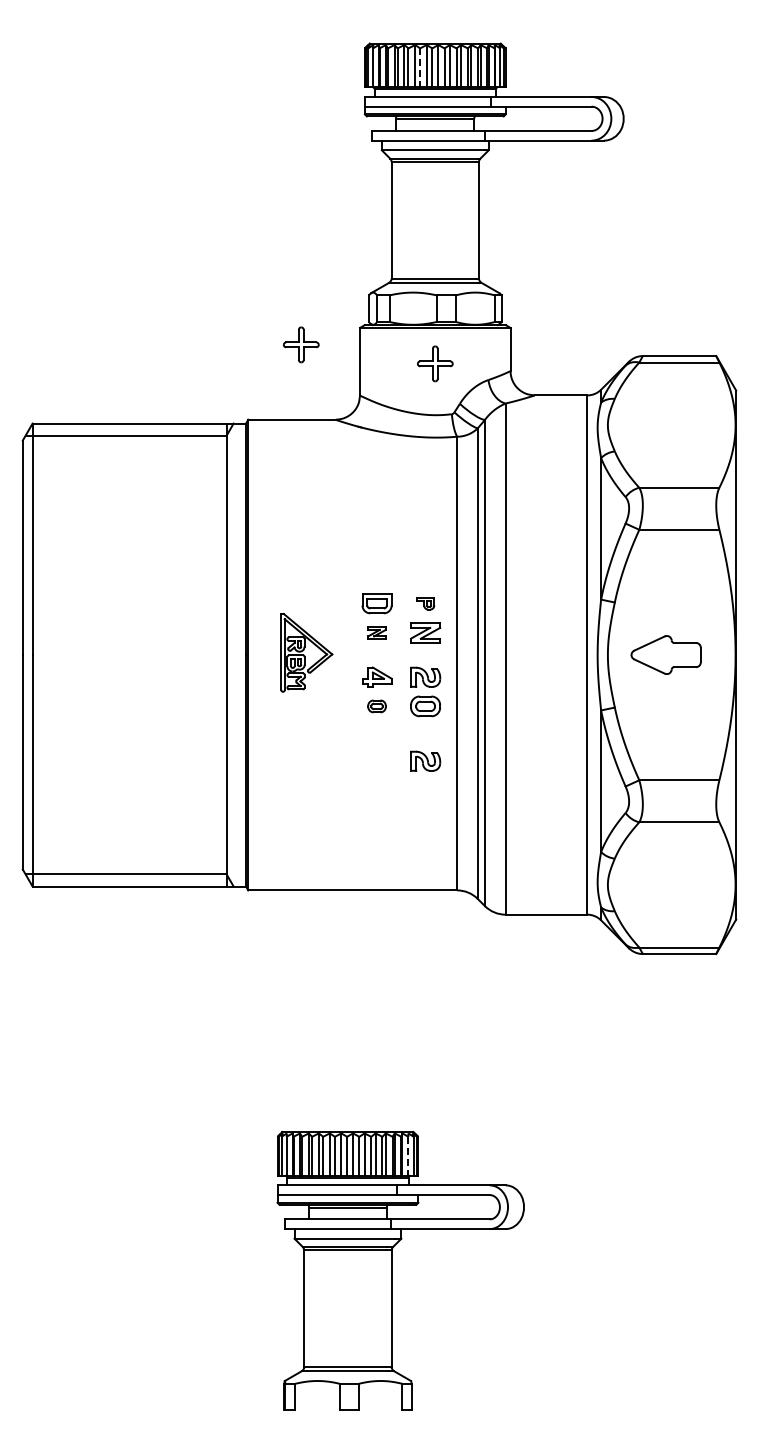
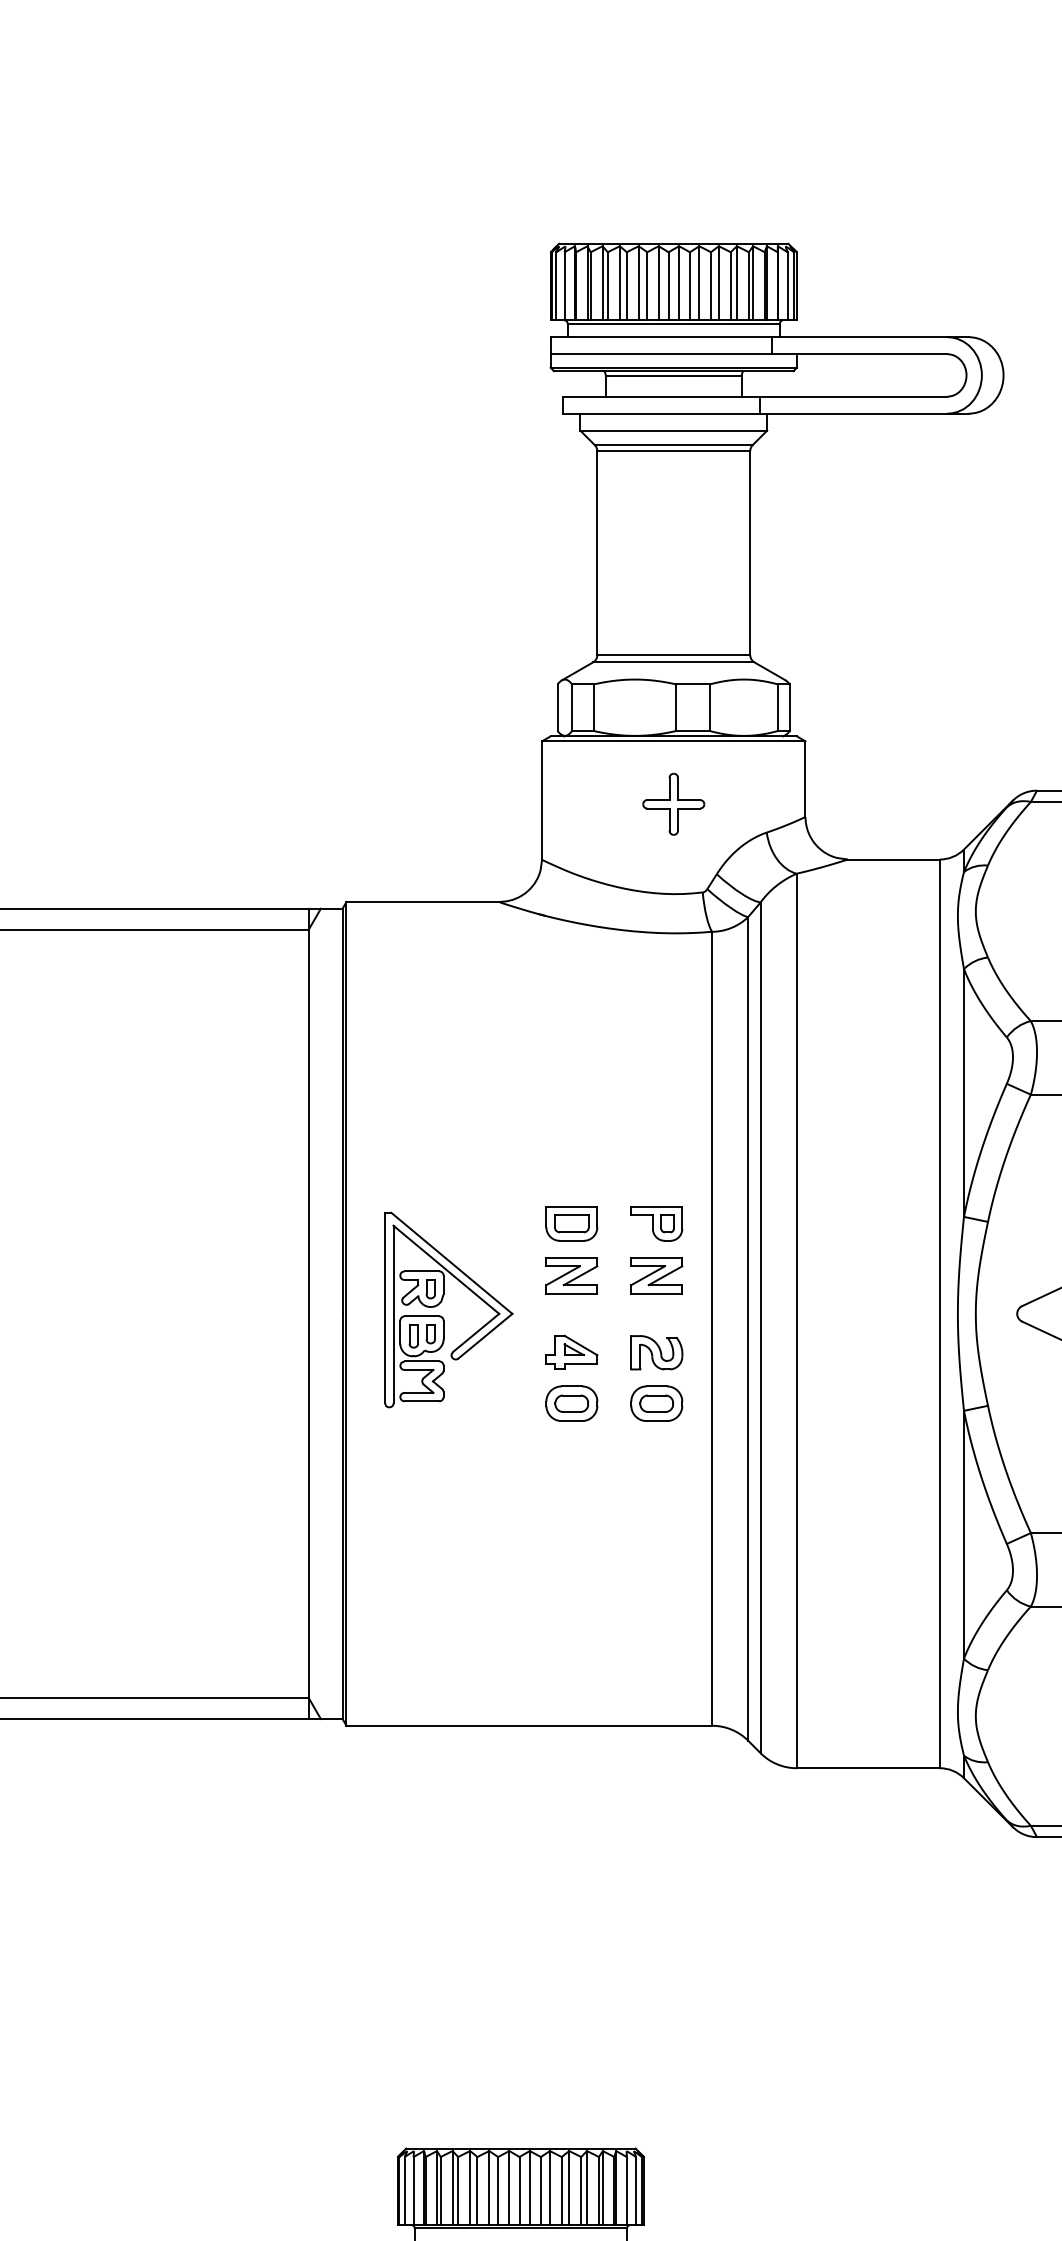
line: (420, 68) -> (647, 287), dashed -> solid
part: (301, 344) -> (439, 770), removed
part: (425, 603) -> (656, 1223), size x1.67
part: (376, 632) -> (570, 1274), size x1.67
part: (306, 652) -> (448, 1309), size x1.43
part: (376, 706) -> (570, 1403), size x1.67
part: (425, 760) -> (656, 1498), removed
line: (408, 1156) -> (626, 2191), dashed -> solid

